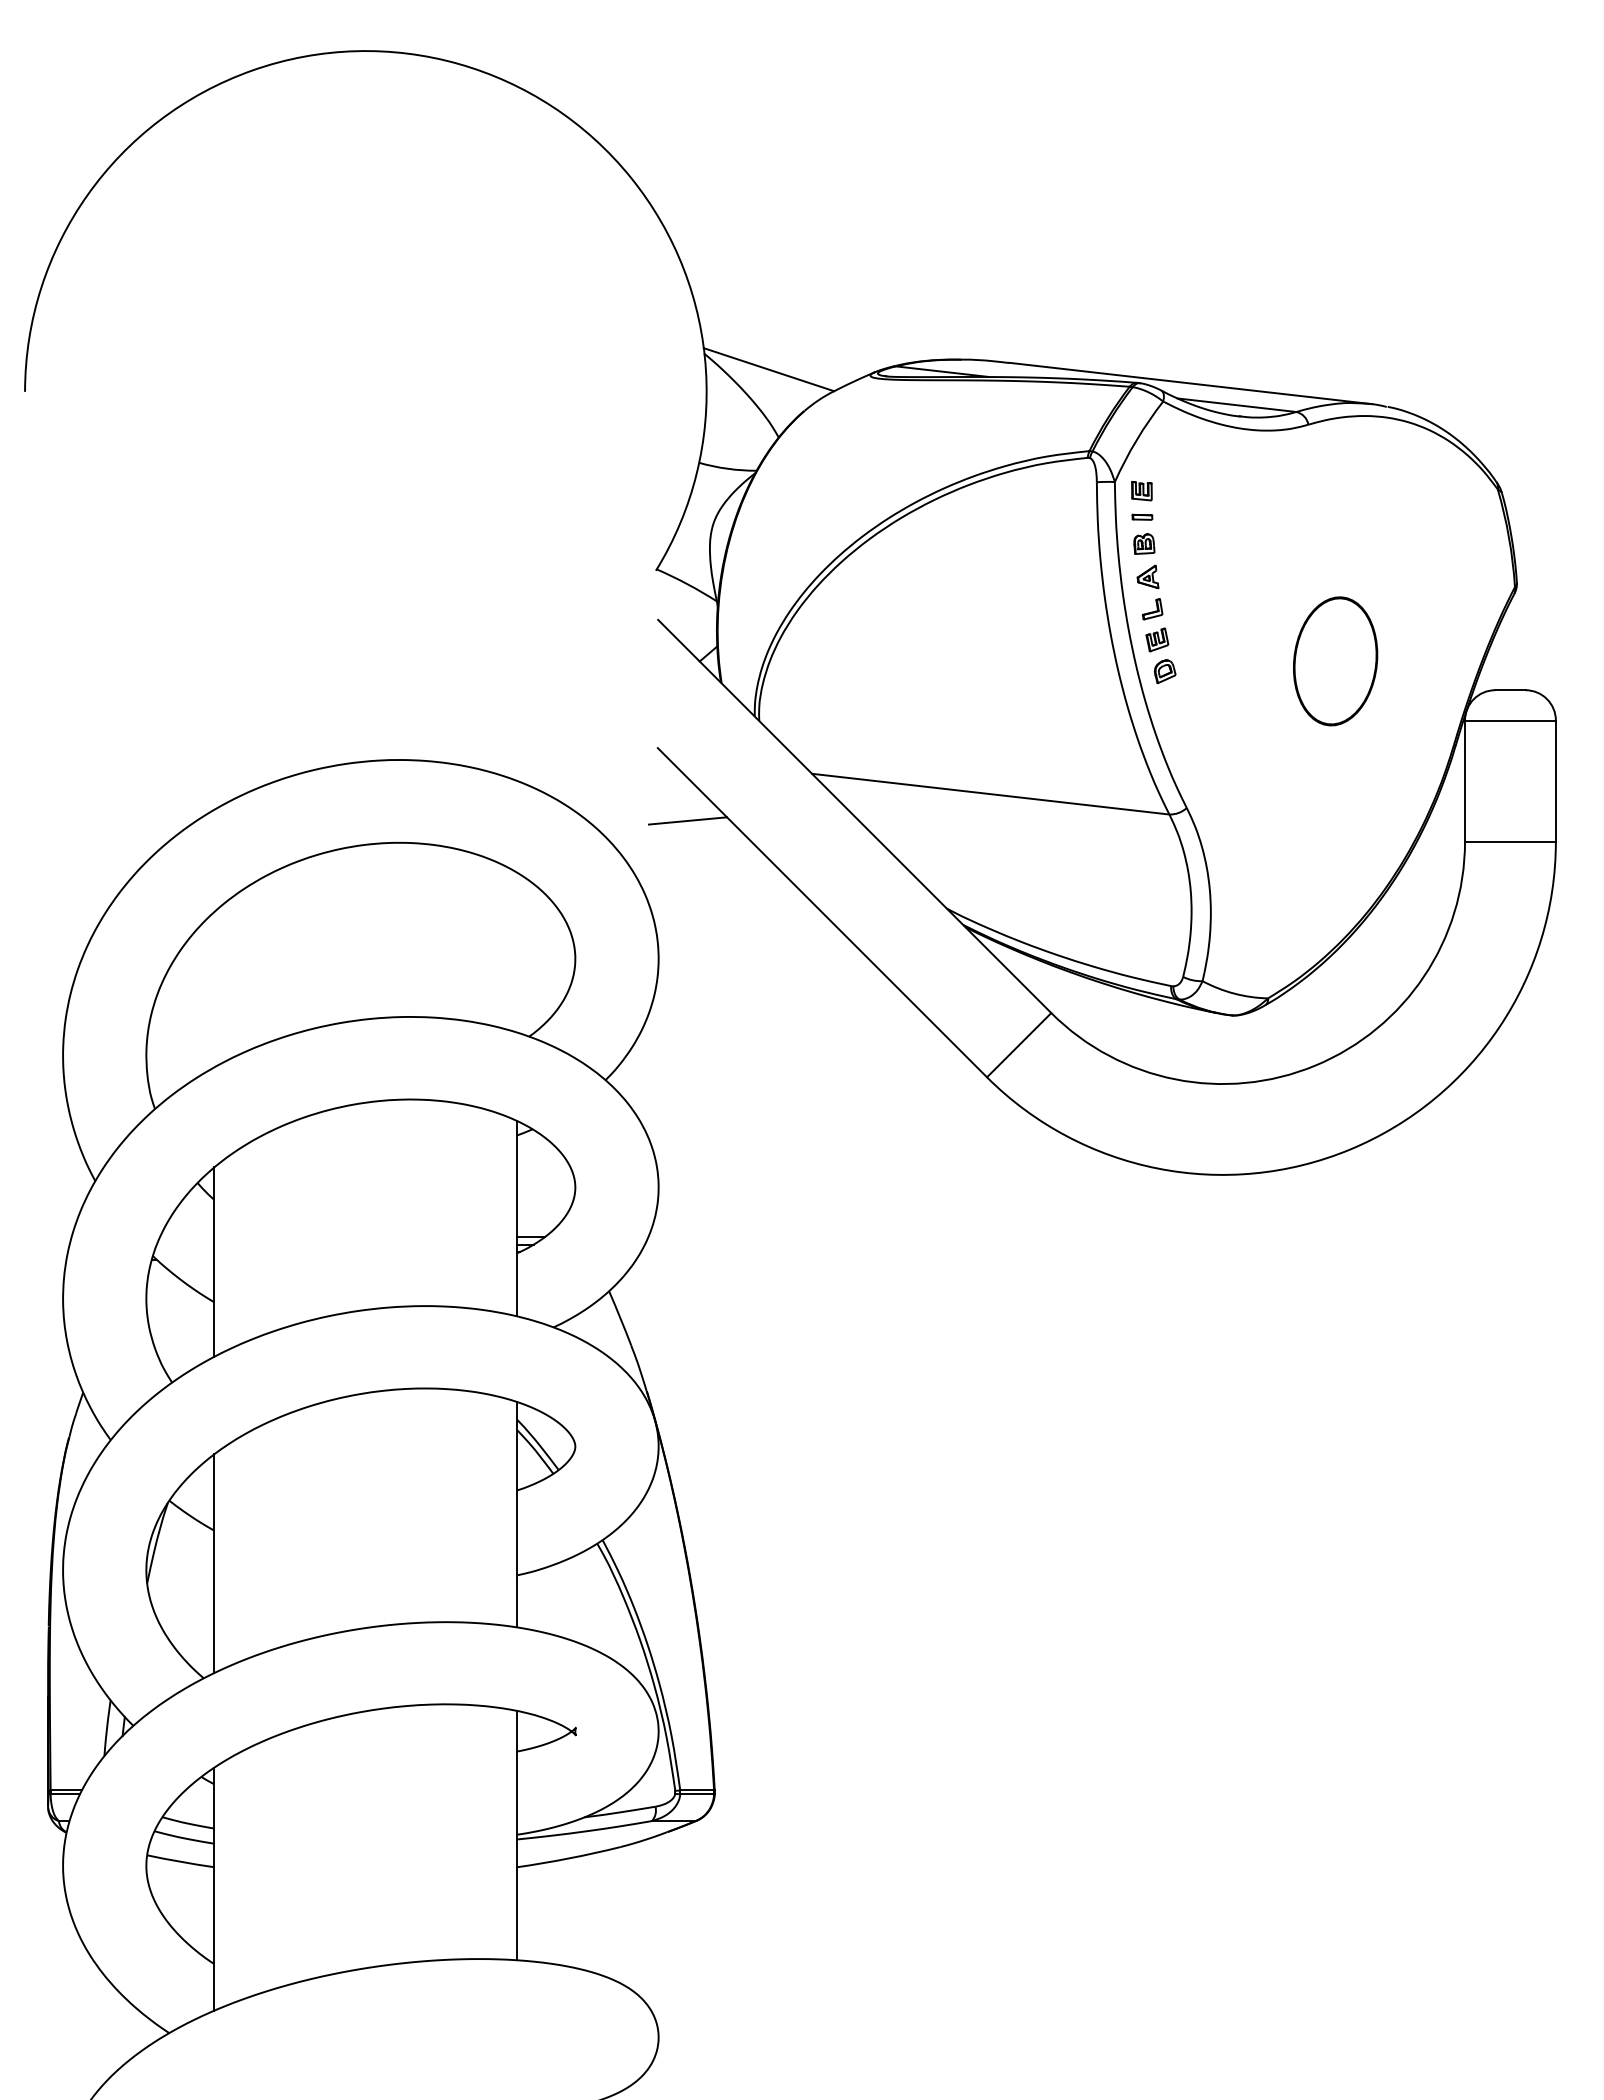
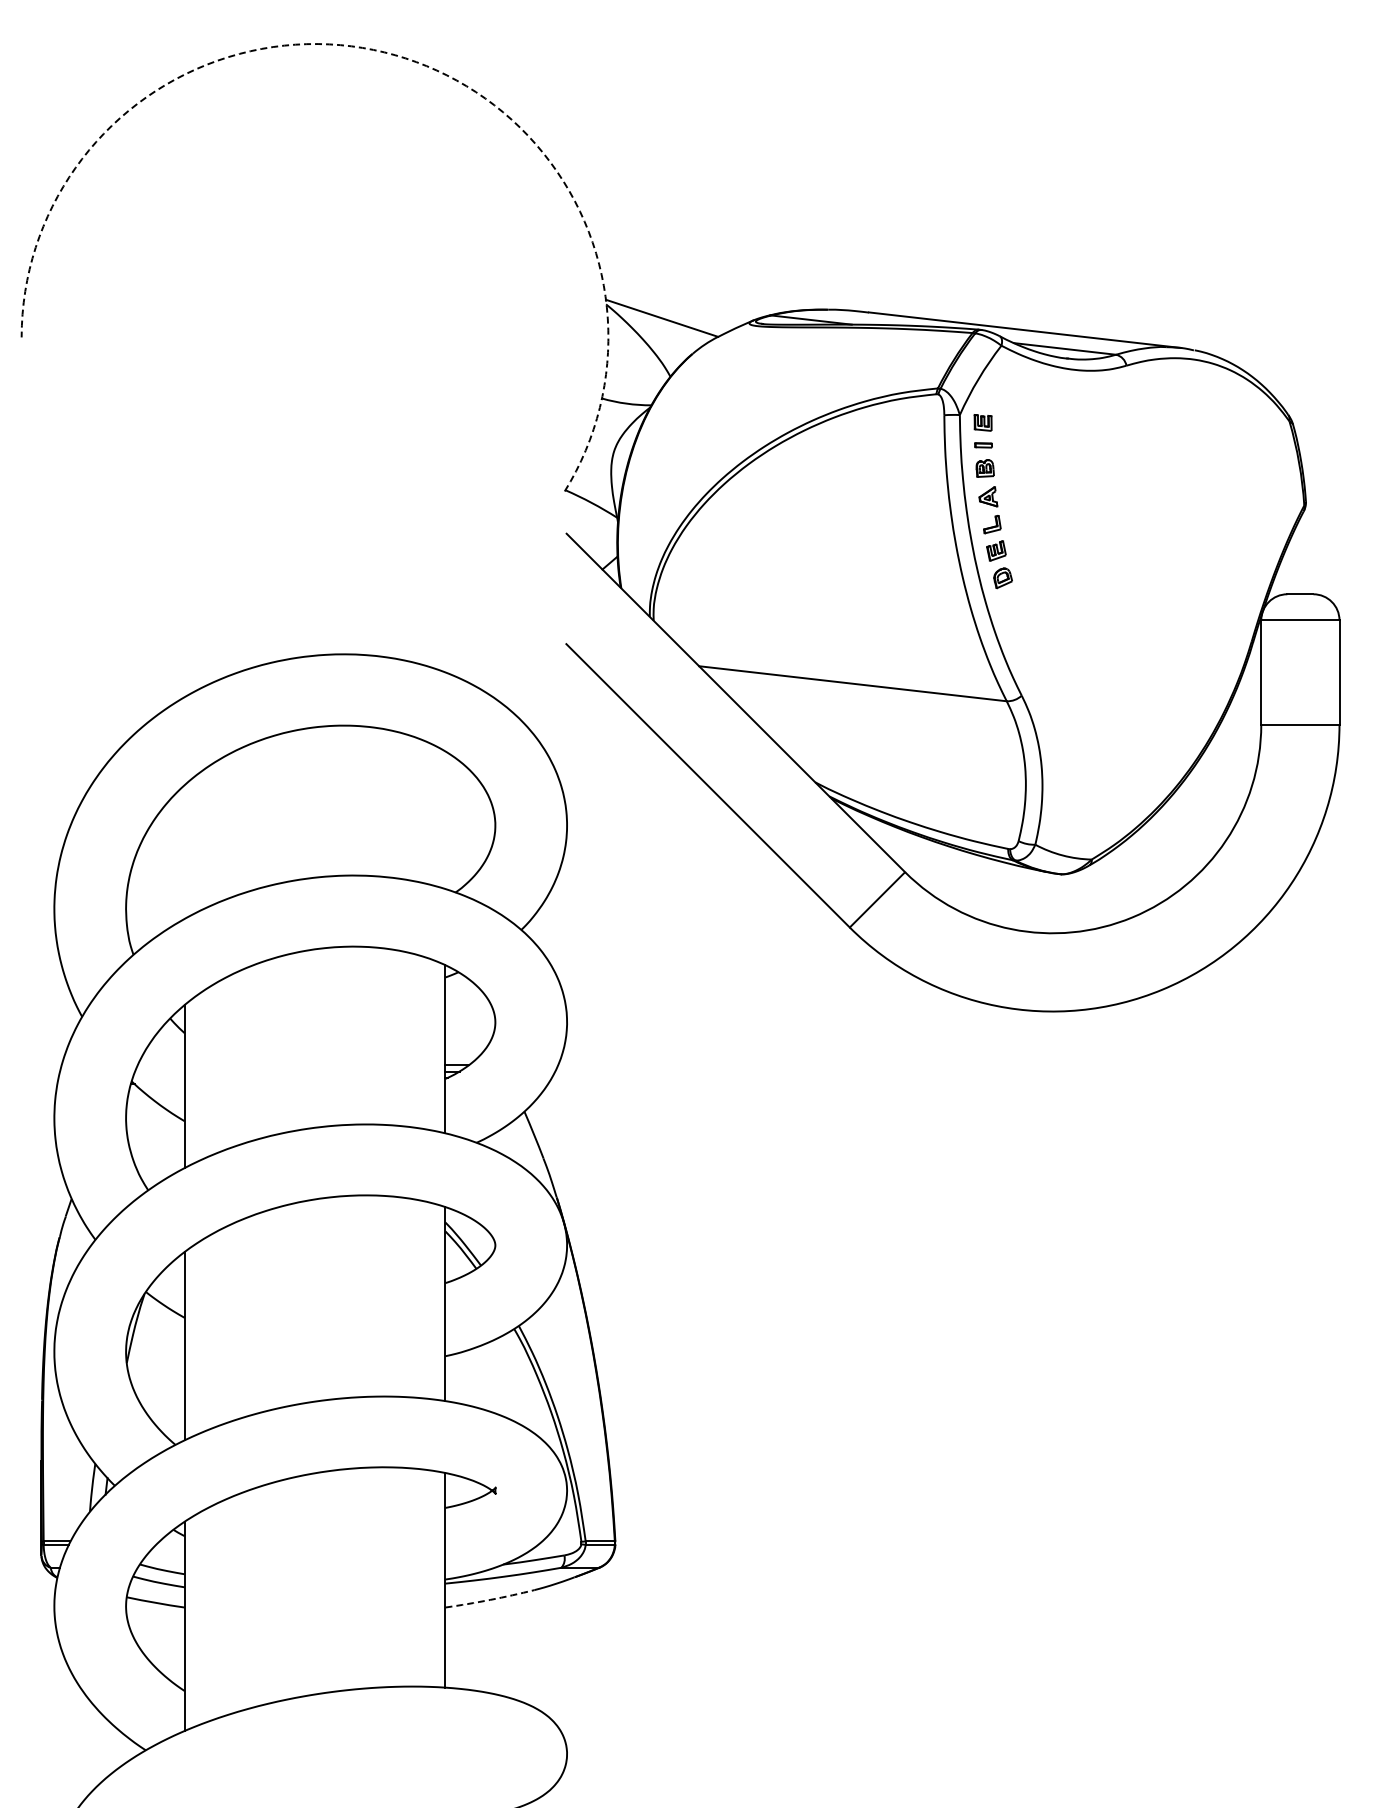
arc: (459, 64) -> (395, 55), solid -> dashed
part: (1335, 661) -> (1149, 569), removed
line: (687, 820) -> (591, 706), removed
arc: (569, 1857) -> (490, 1599), solid -> dashed

